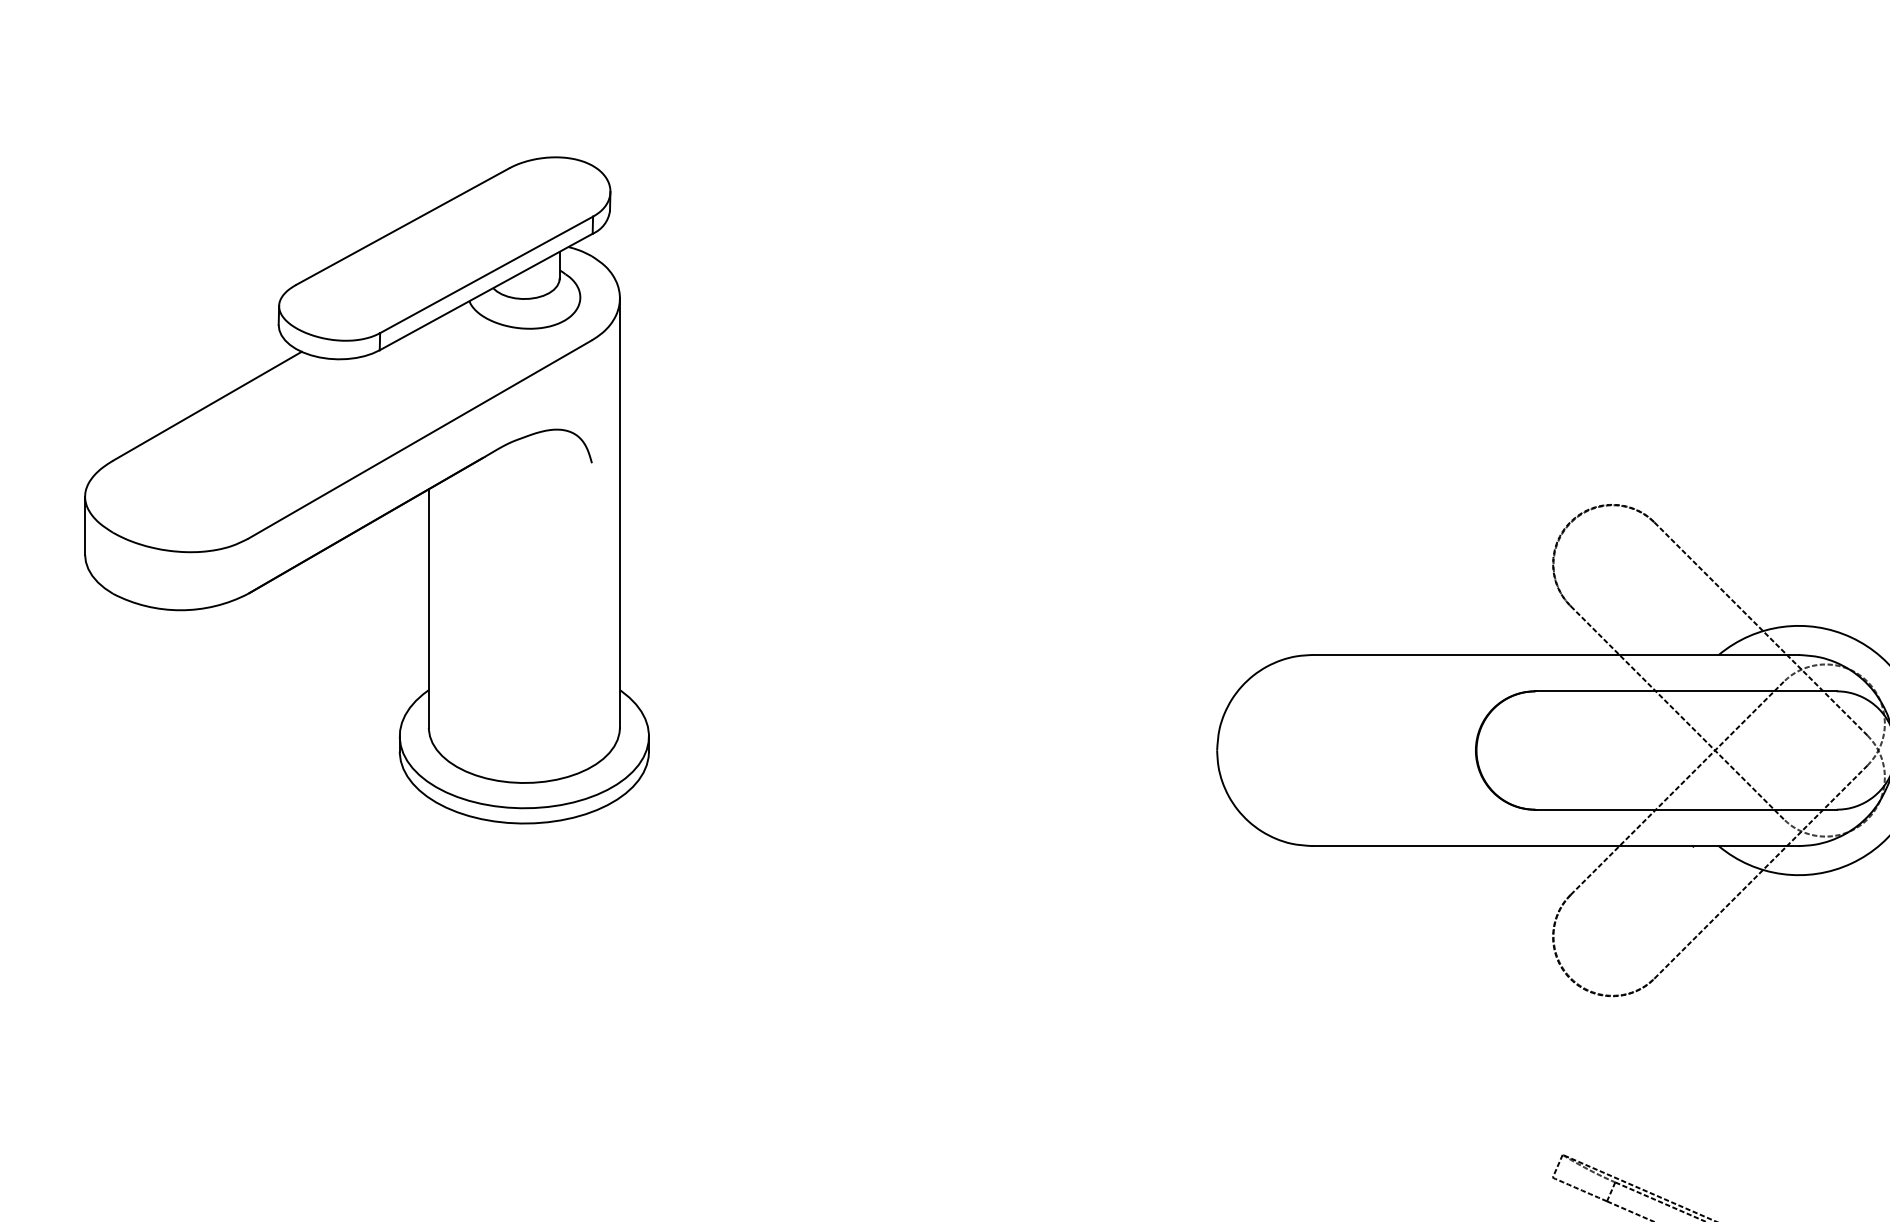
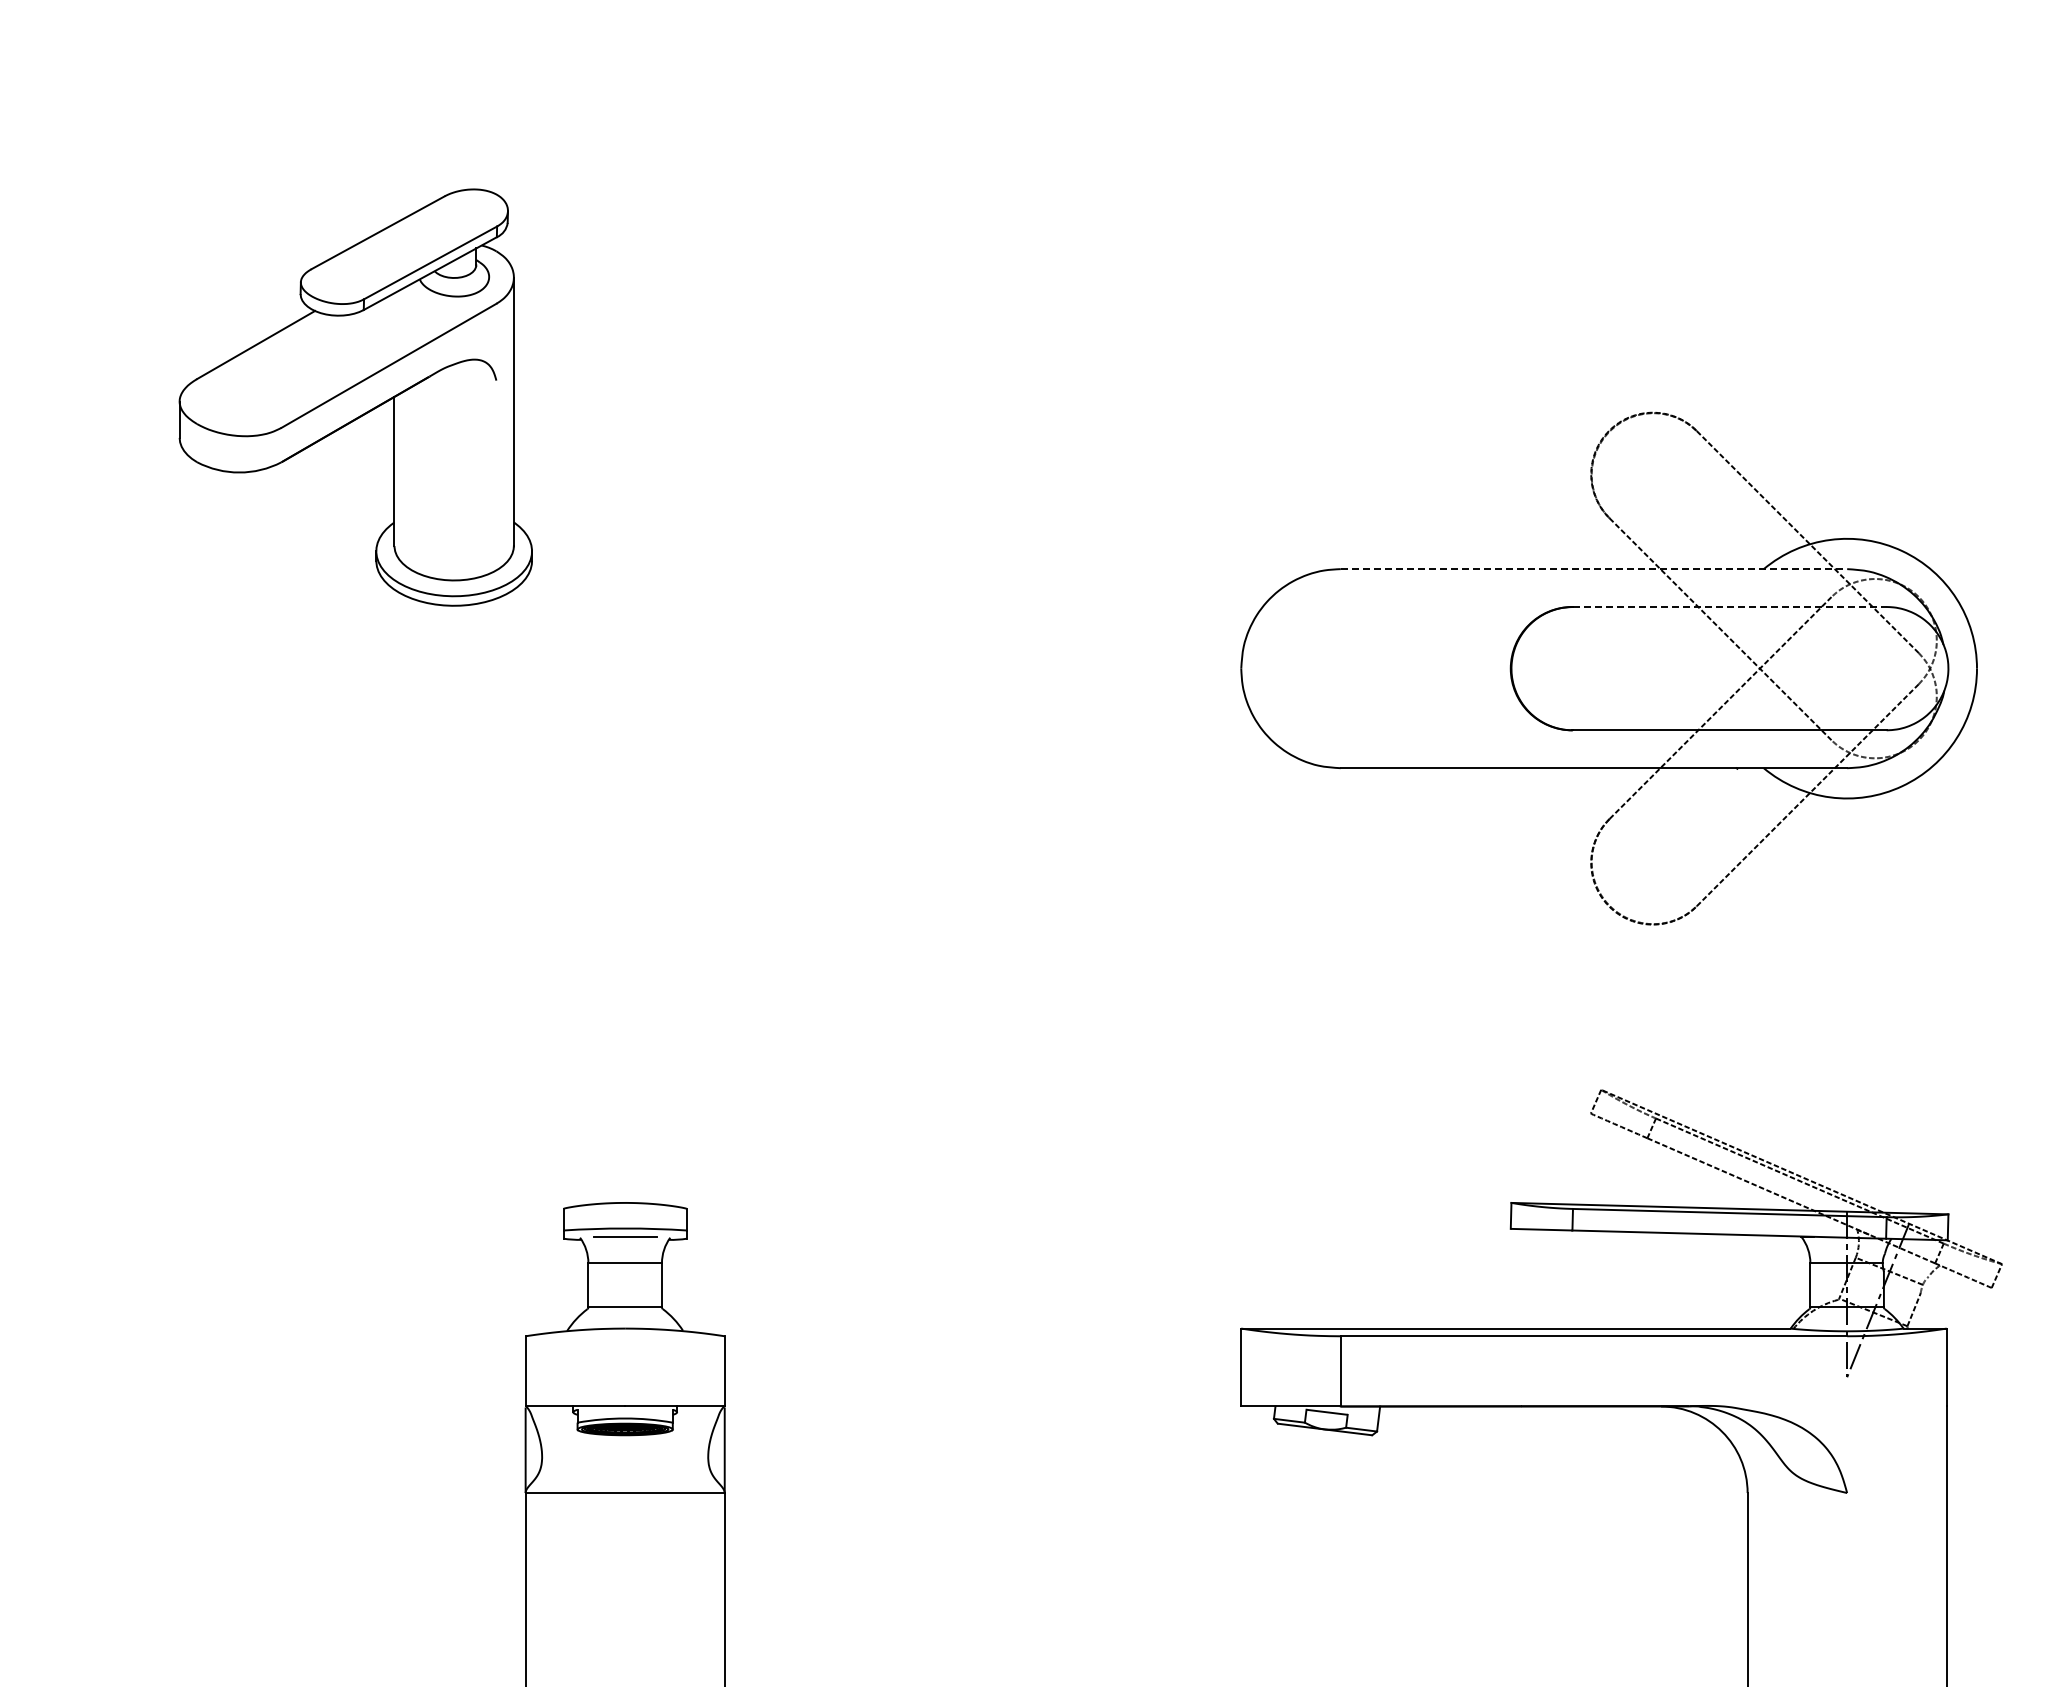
part: (366, 490) -> (355, 397), size x0.6
line: (1556, 655) -> (1594, 569), solid -> dashed
line: (1685, 691) -> (1729, 607), solid -> dashed

